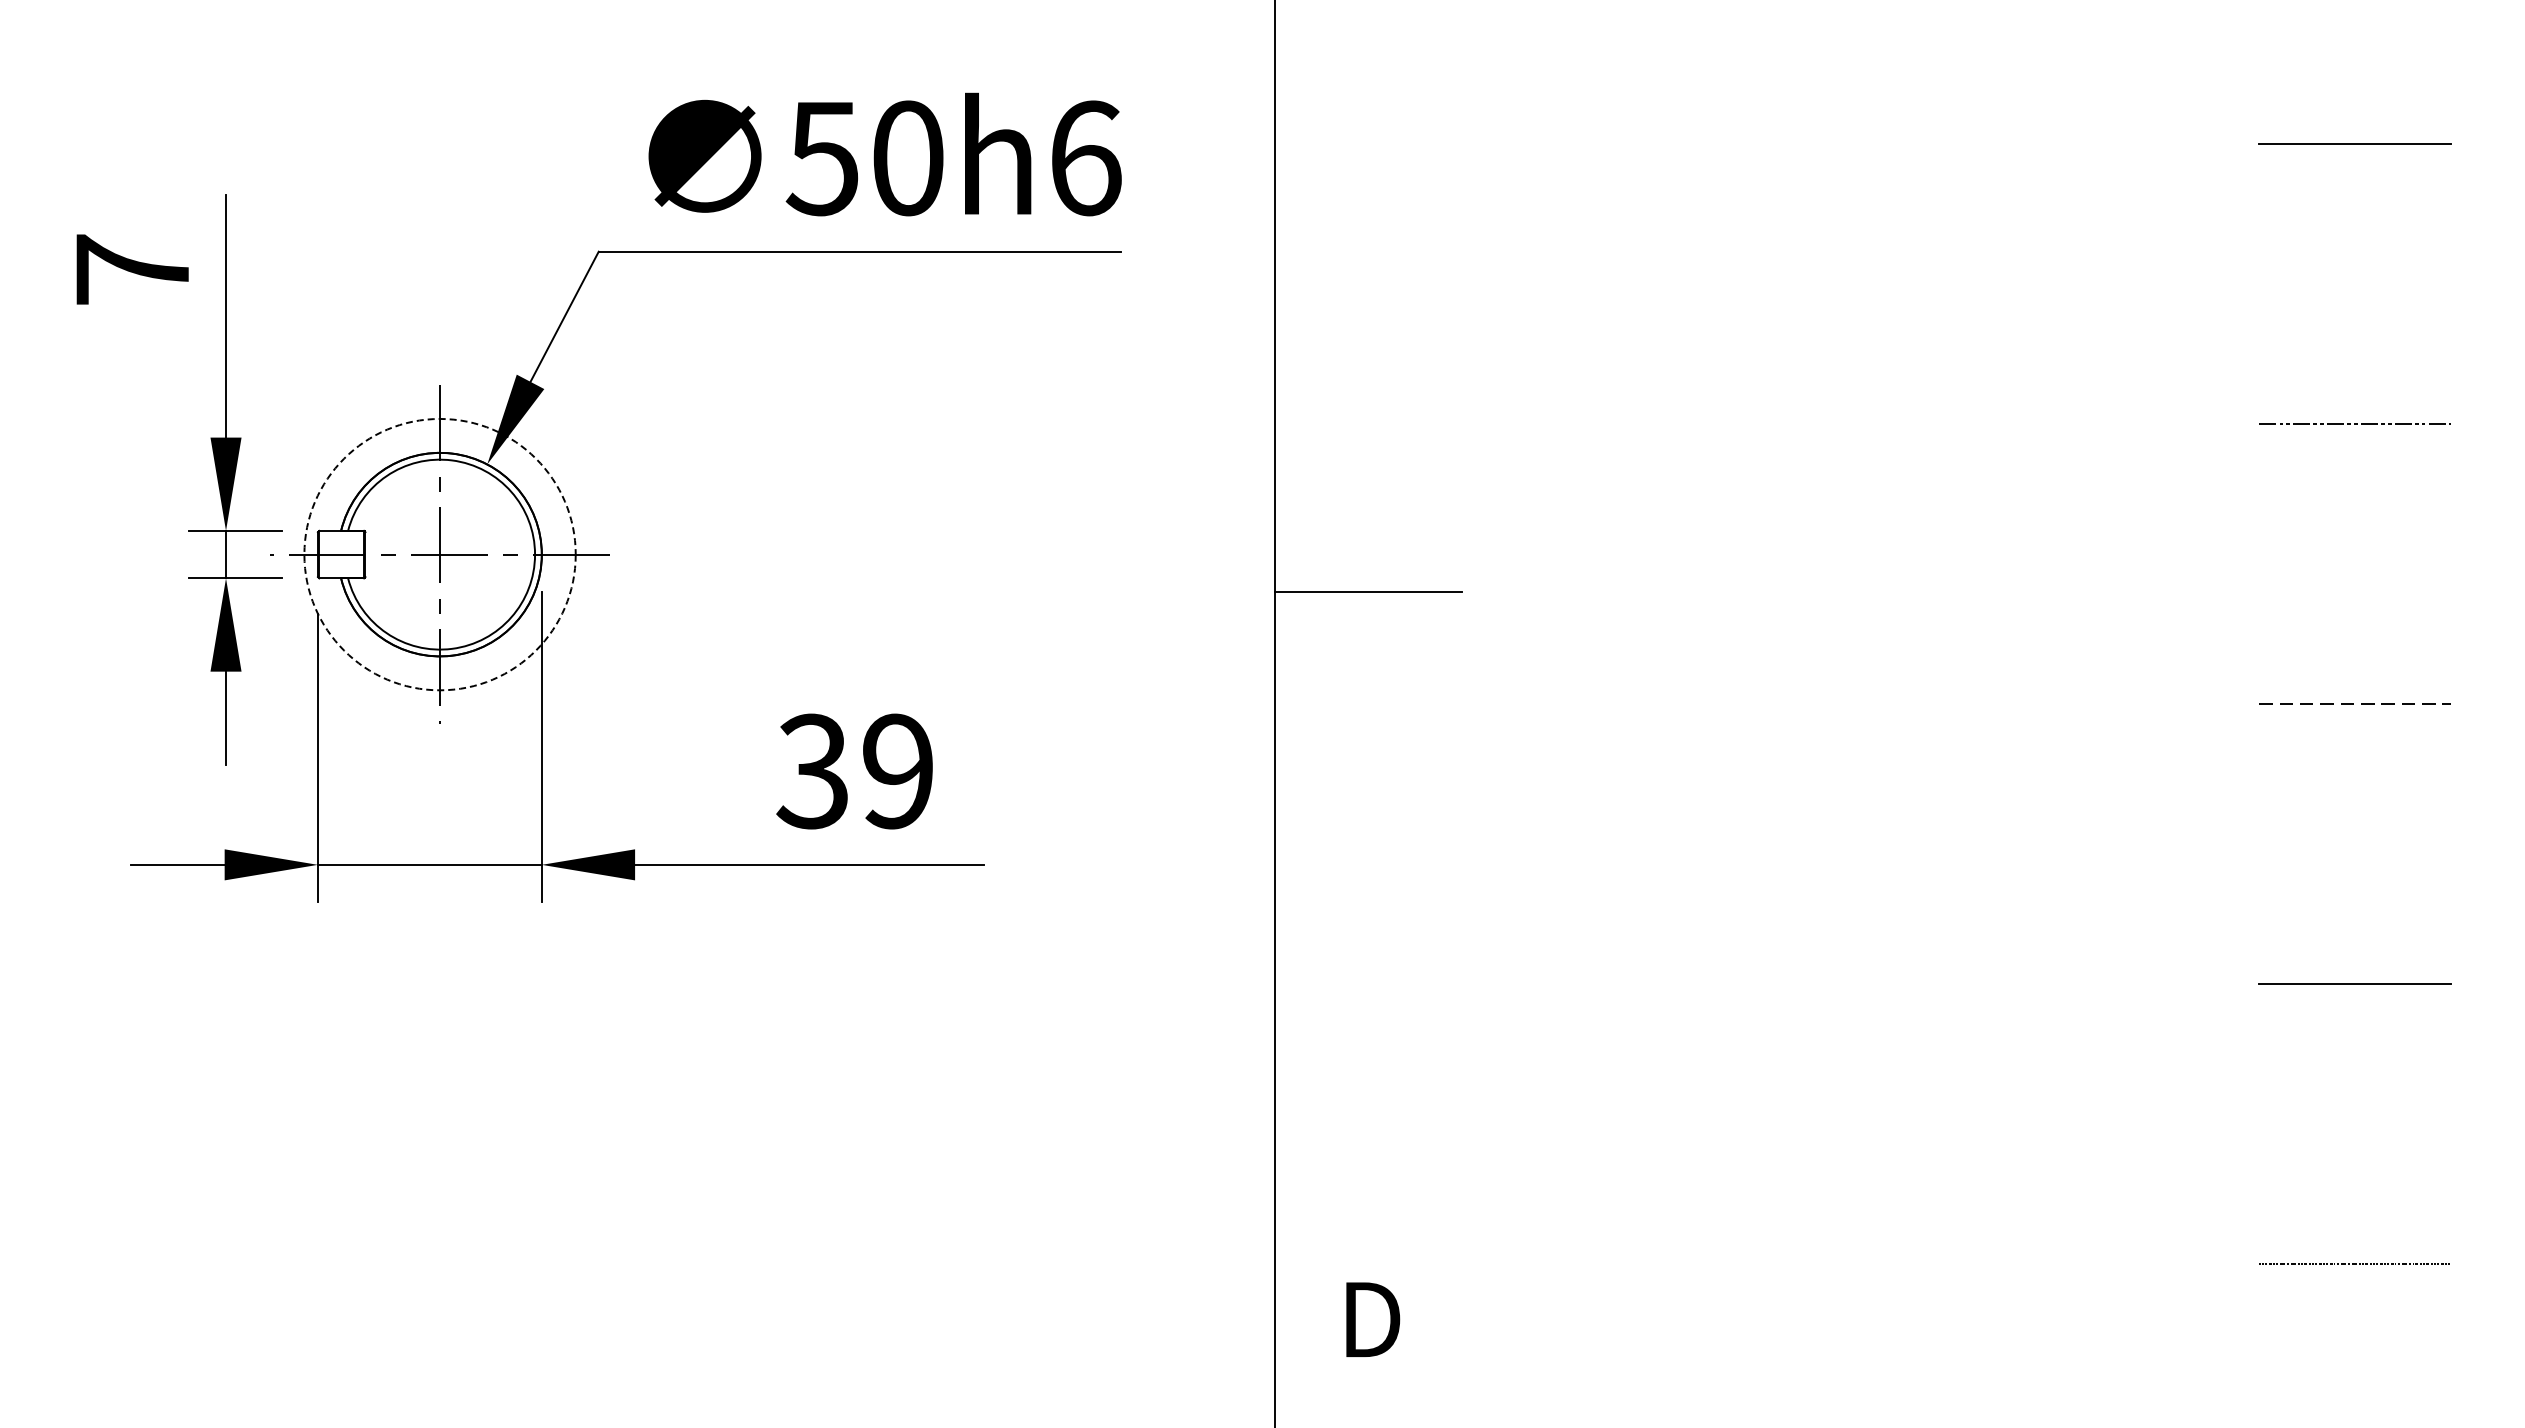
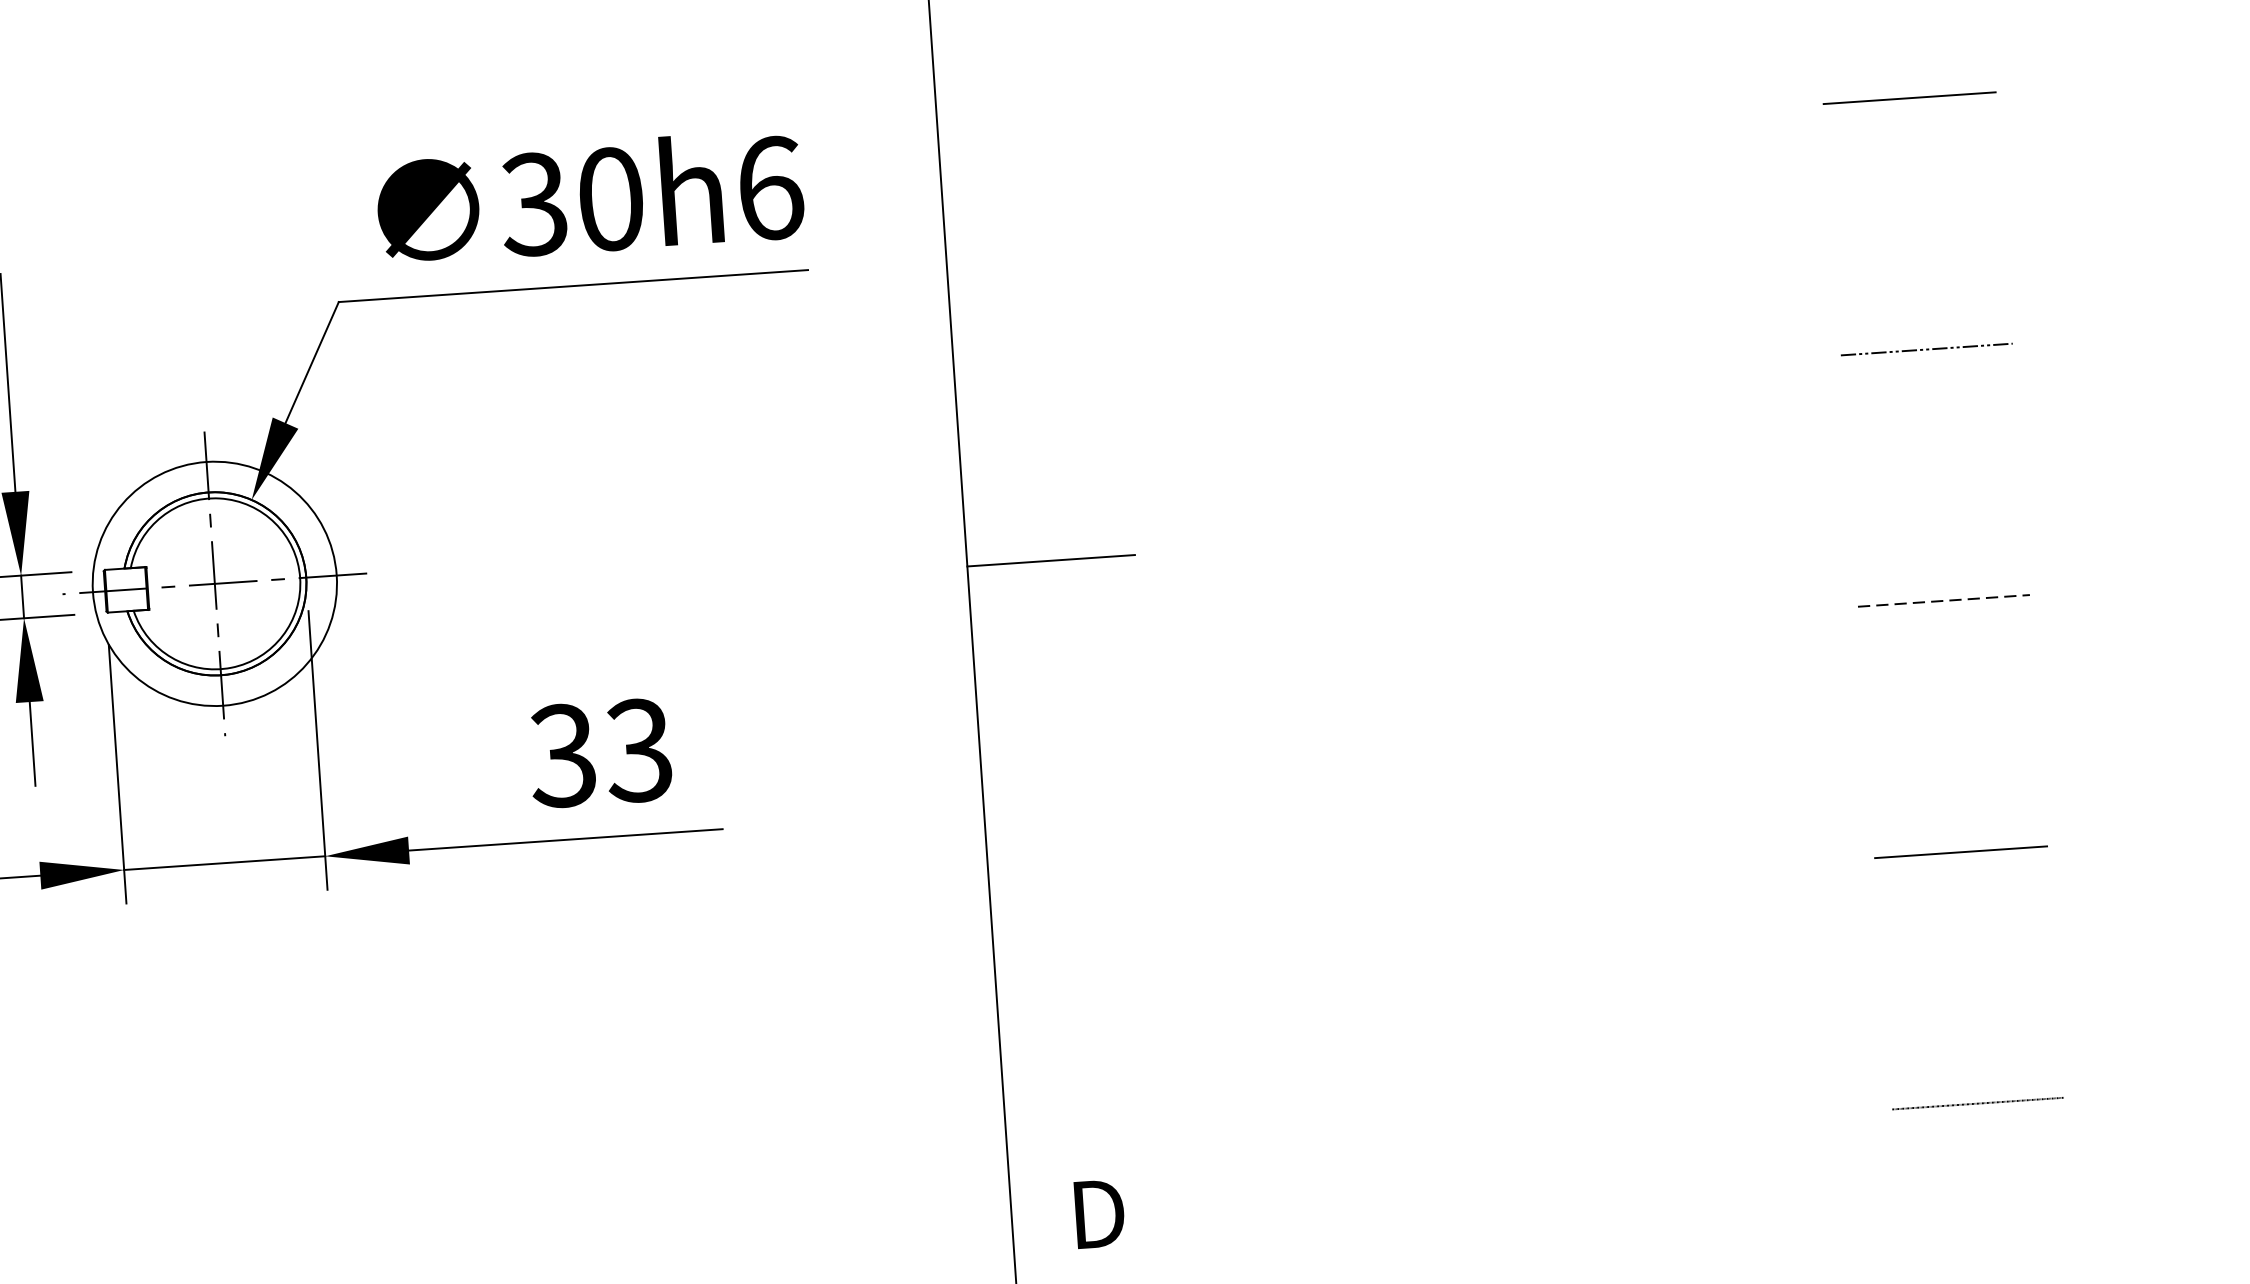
text: (821, 157) -> (533, 203), 50h6 -> 30h6
circle: (439, 554) -> (214, 583), dashed -> solid
text: (896, 771) -> (638, 750), 39 -> 33

